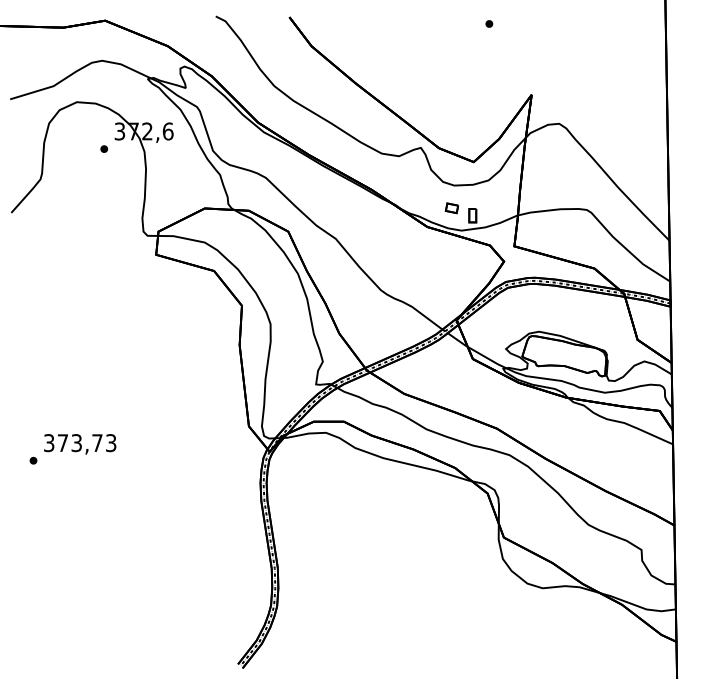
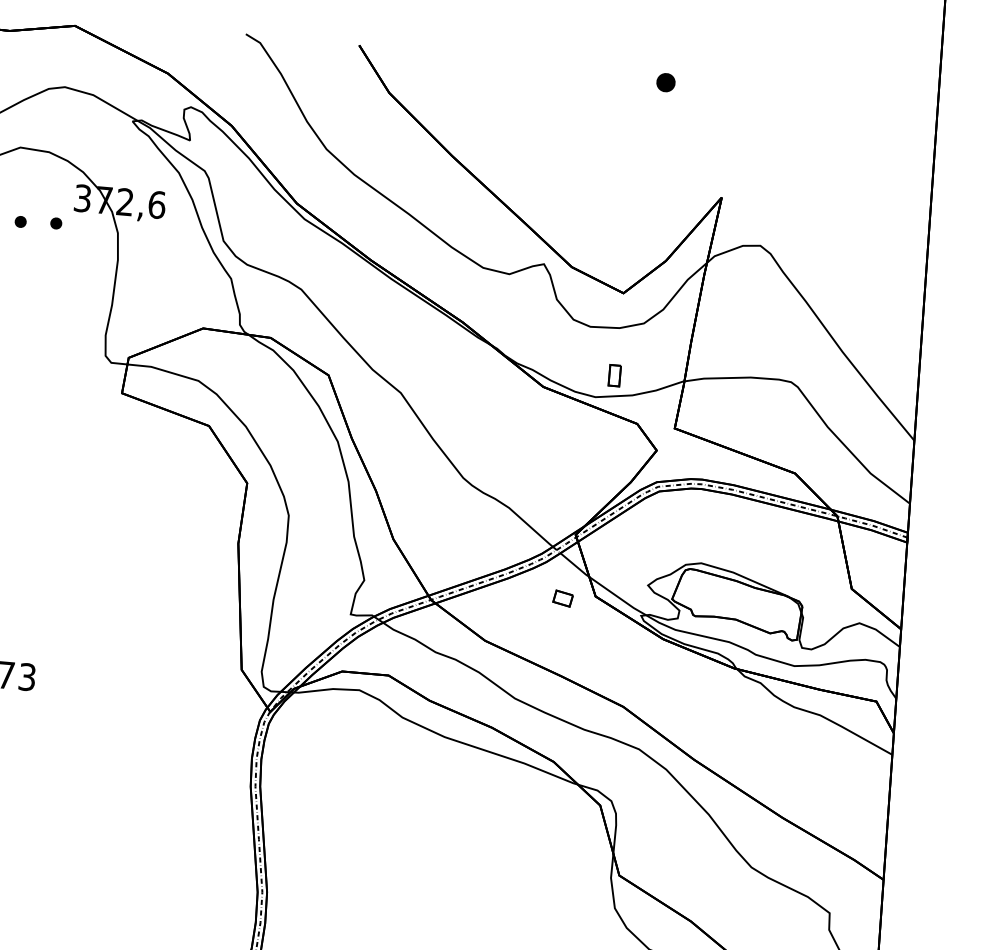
part: (489, 23) -> (666, 81), size x1.6
part: (81, 149) -> (21, 221), added
part: (451, 208) -> (562, 598), moved

